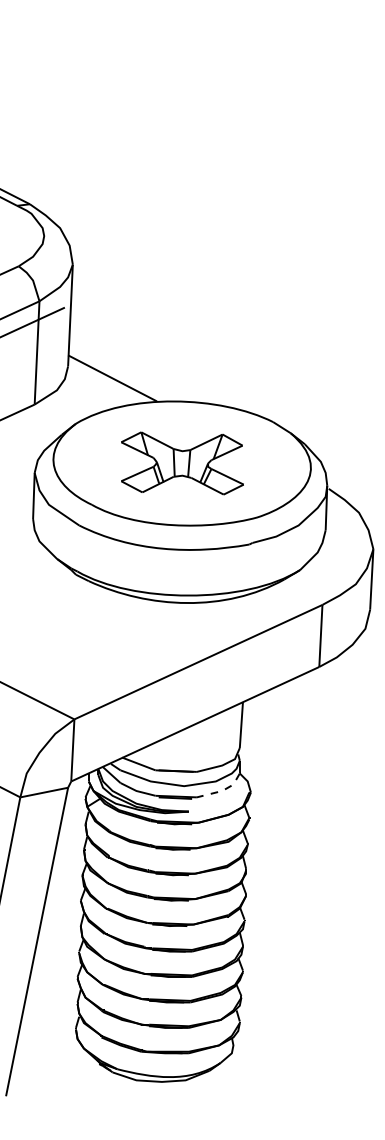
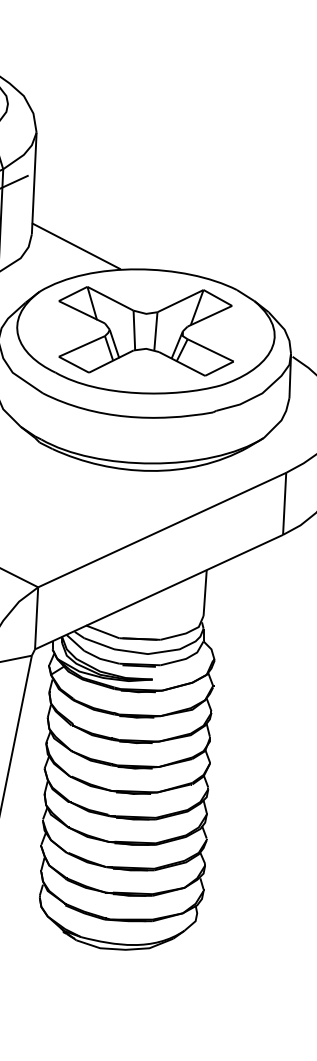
part: (182, 463) -> (146, 331), size x1.43
line: (222, 791) -> (186, 659), dashed -> solid

